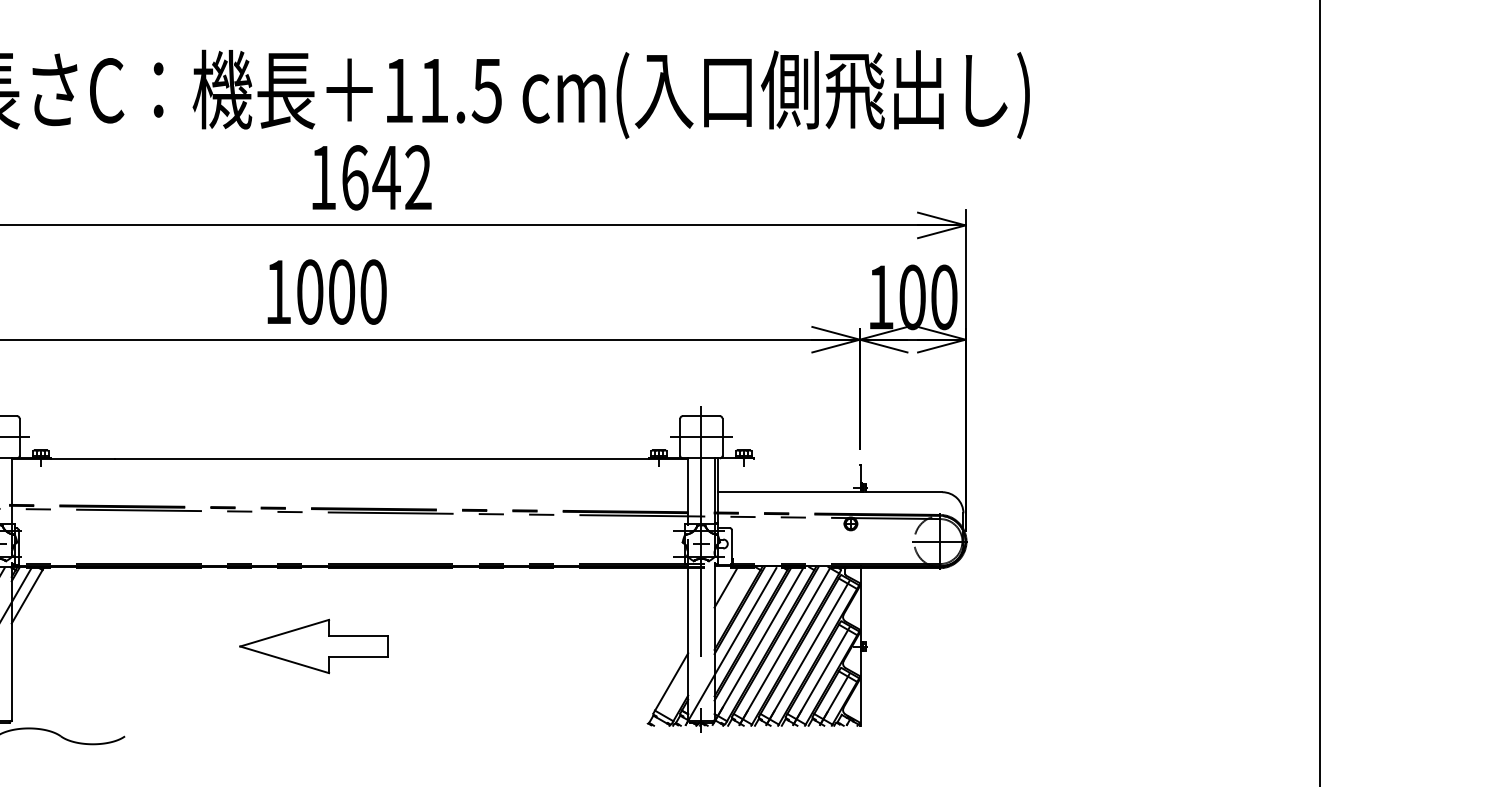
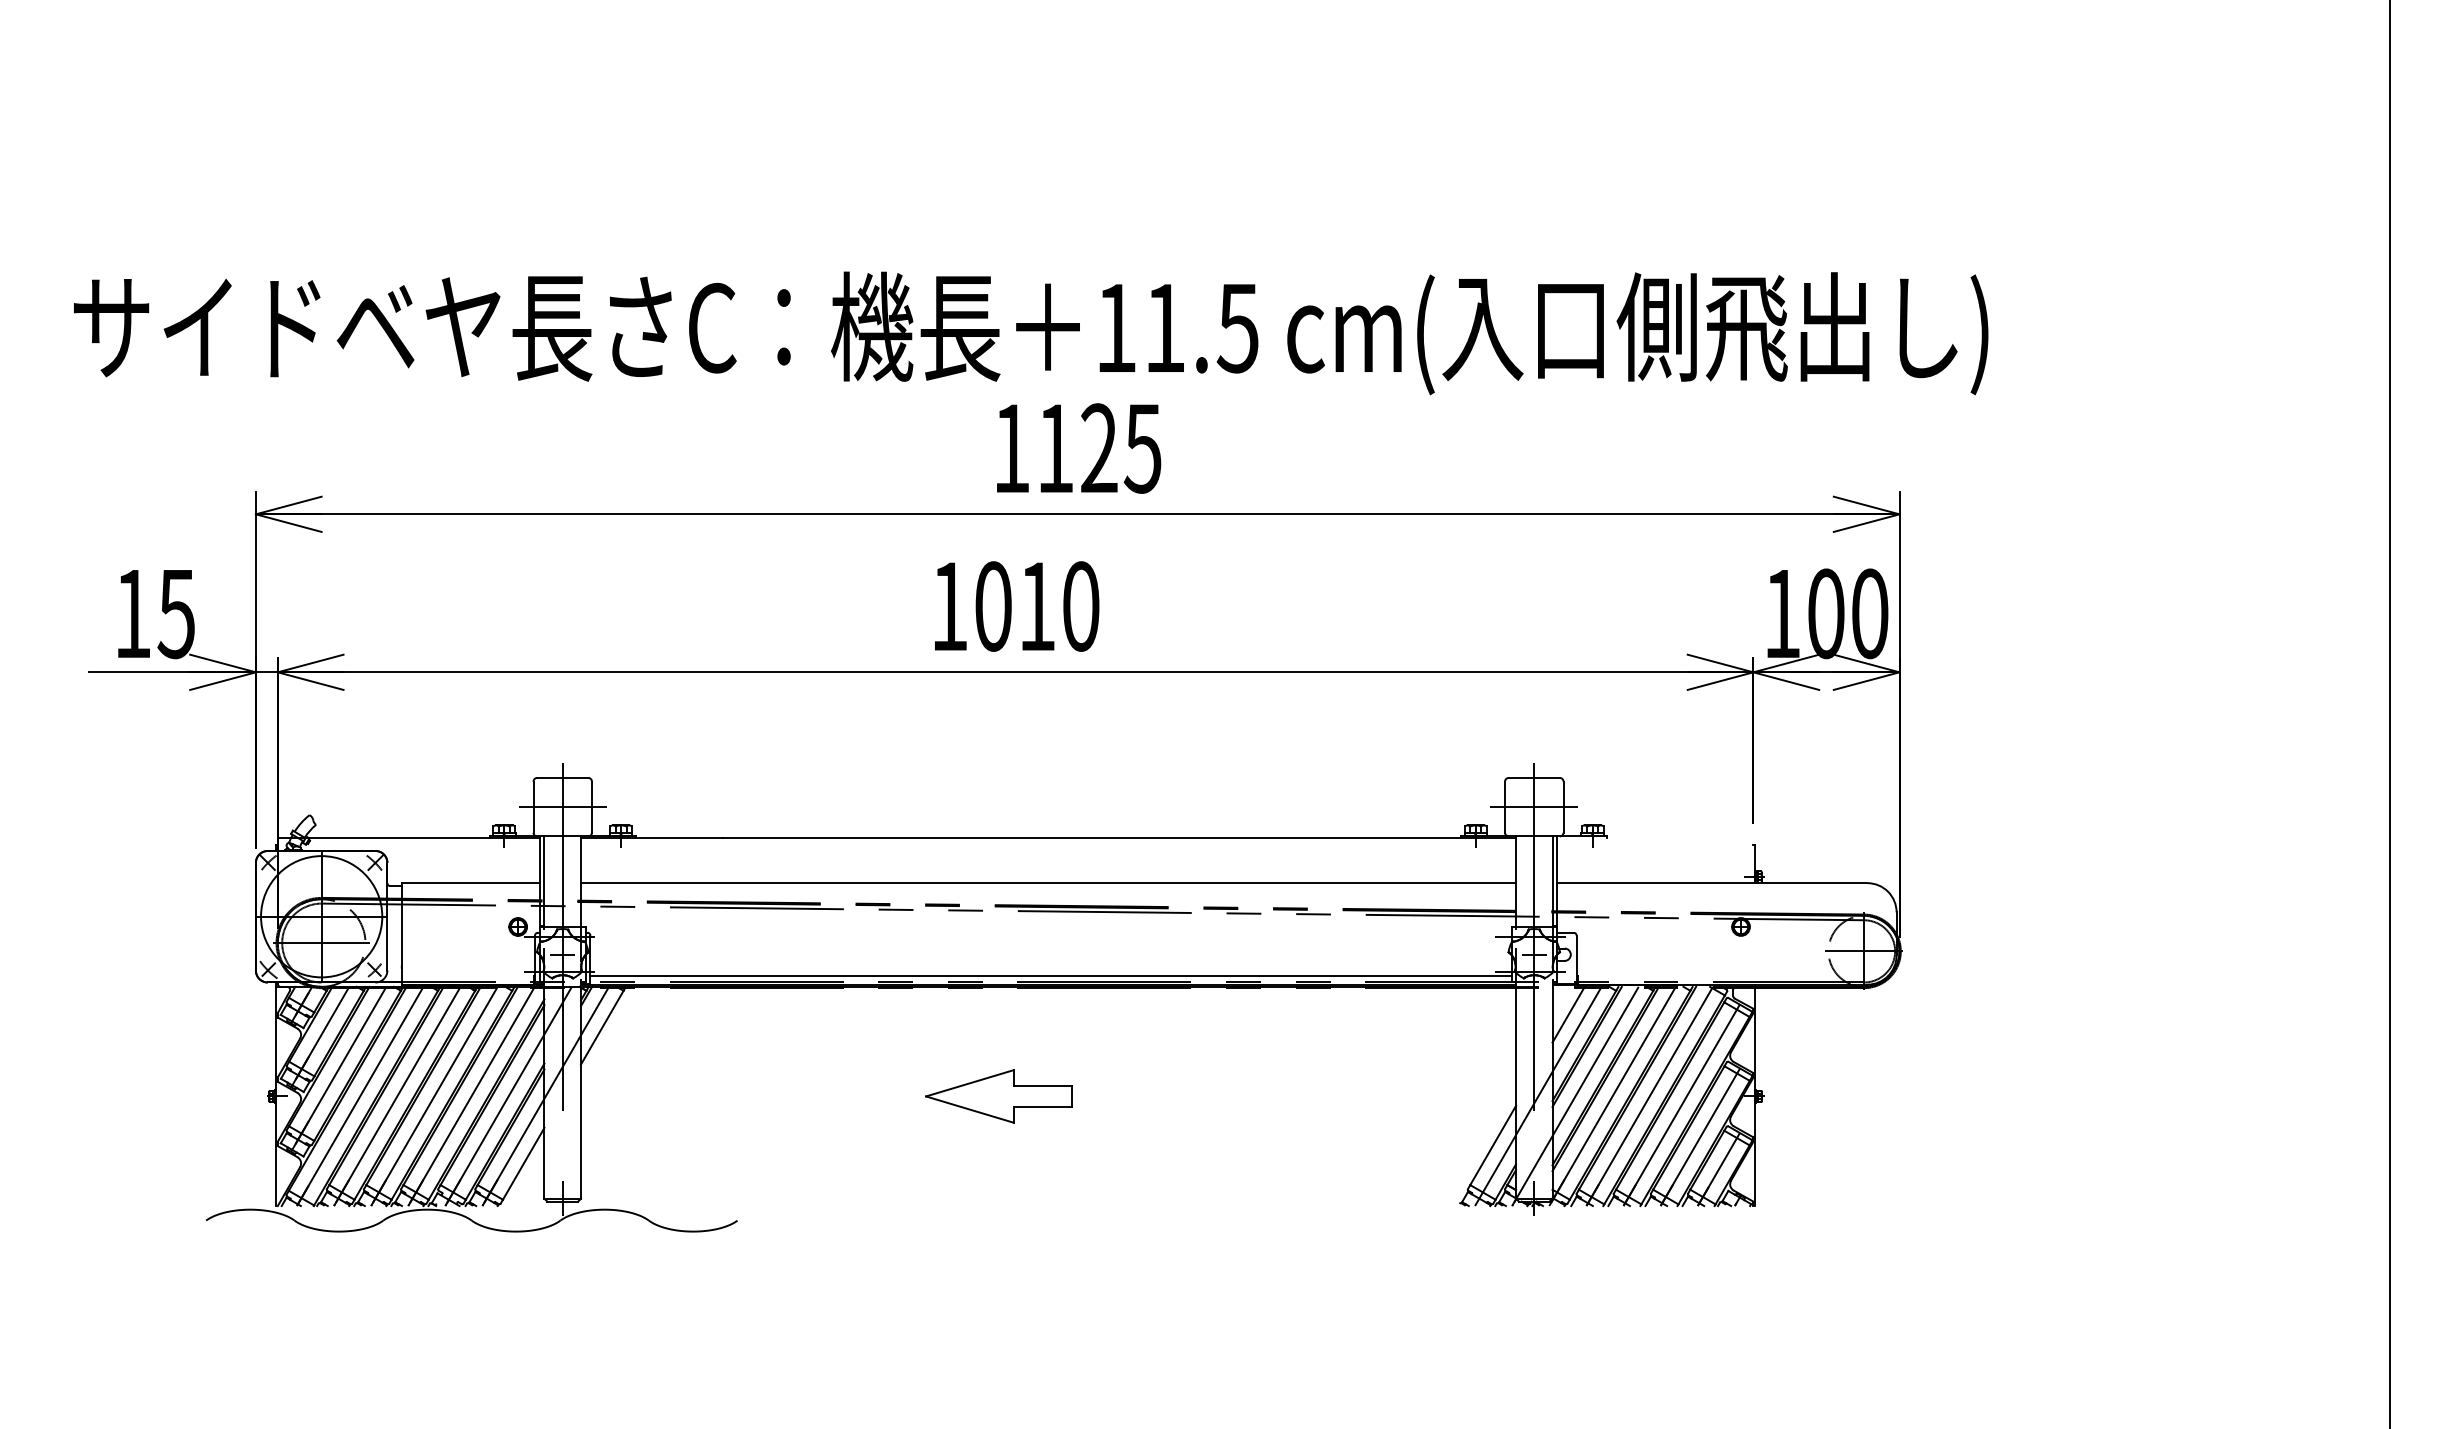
text: (386, 177) -> (1099, 448), 1642 -> 1125
text: (342, 292) -> (1037, 606), 1000 -> 1010
line: (349, 492) -> (1048, 883), added
line: (351, 559) -> (1050, 975), added
part: (313, 646) -> (998, 1096), size x0.71
line: (704, 646) -> (1538, 1096), added

